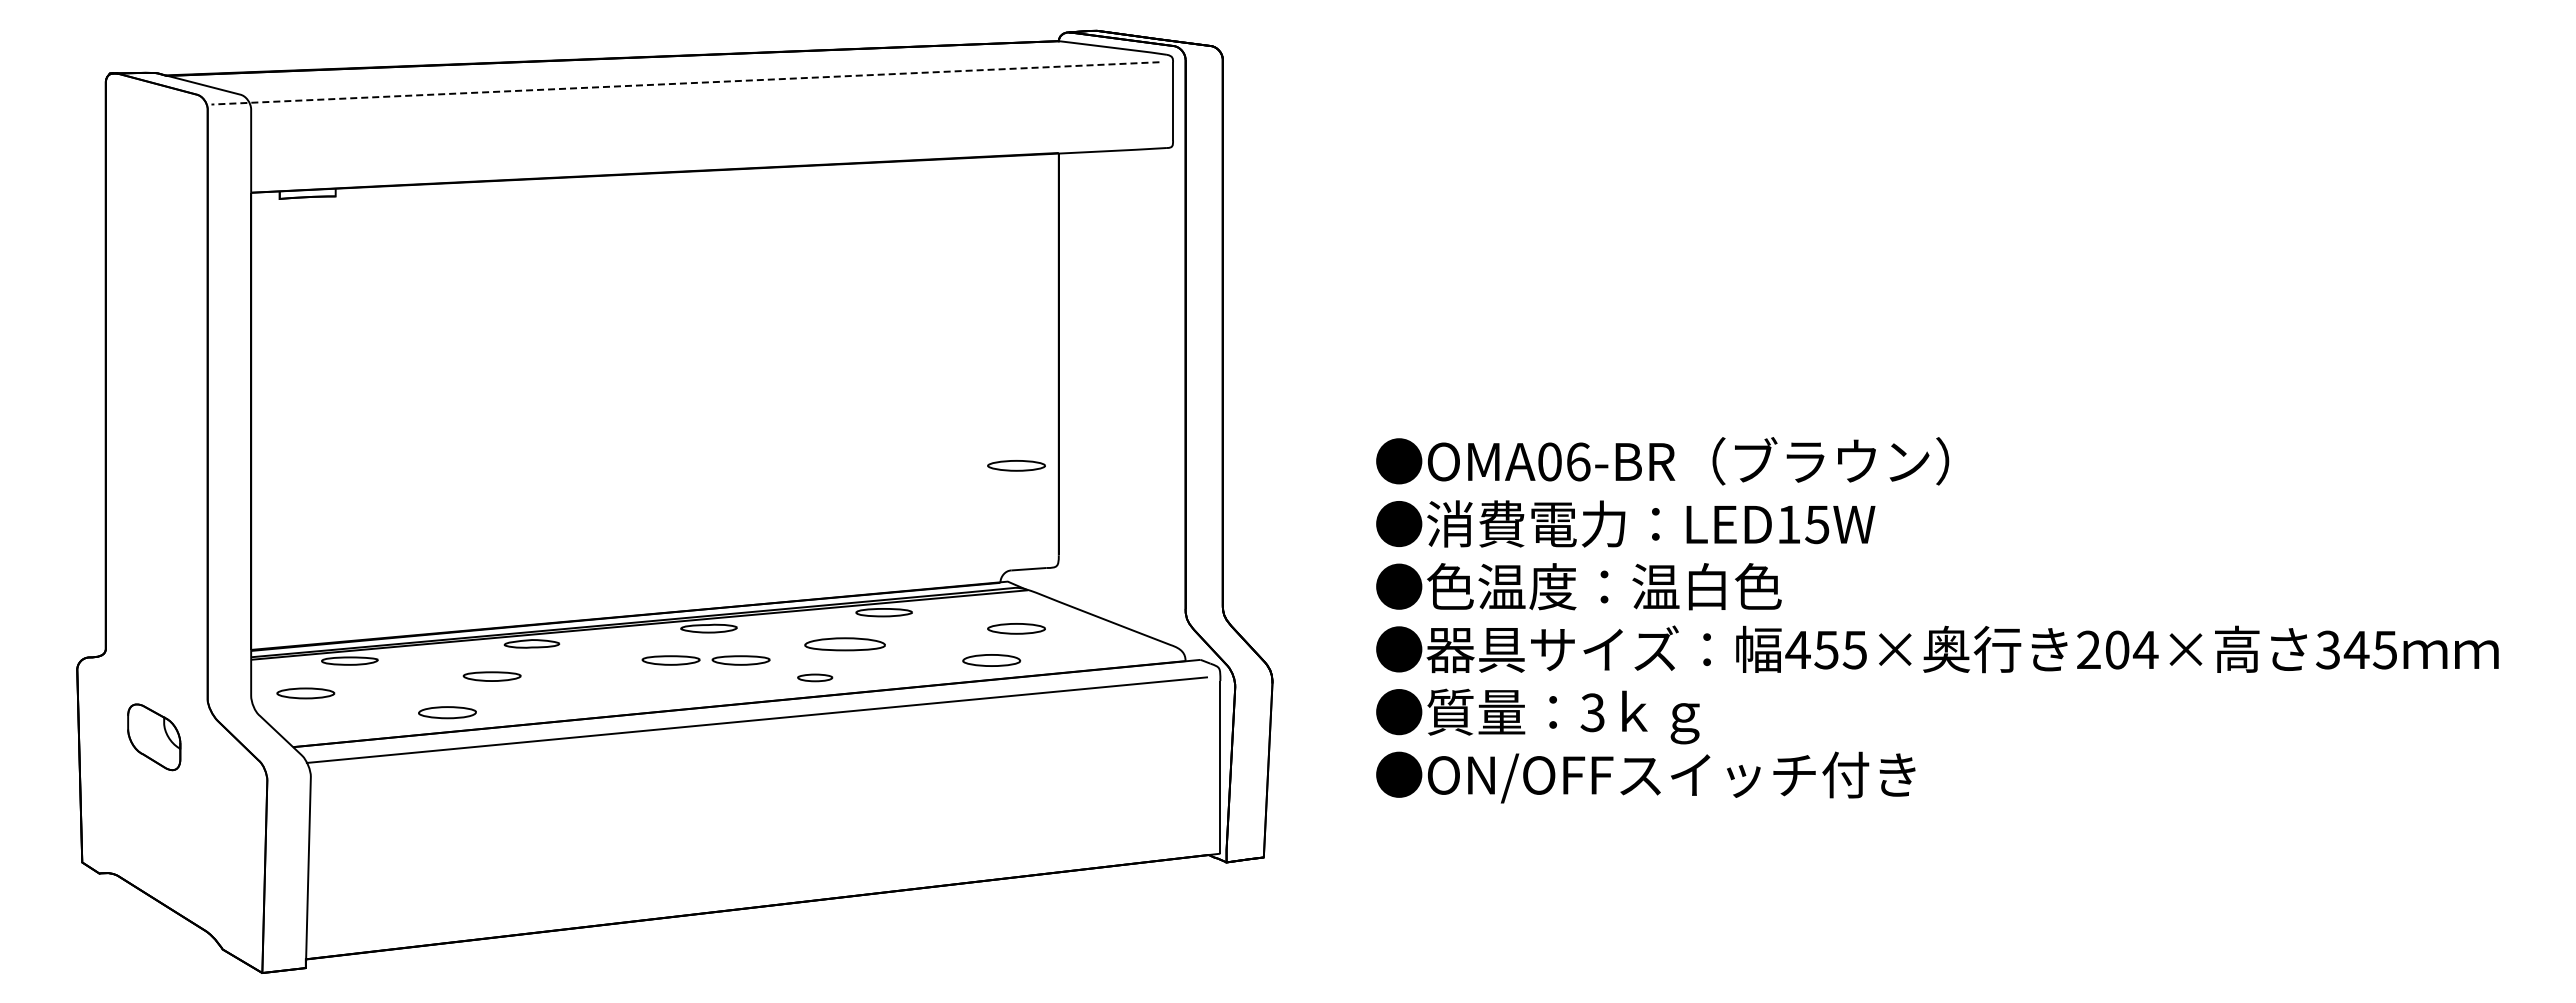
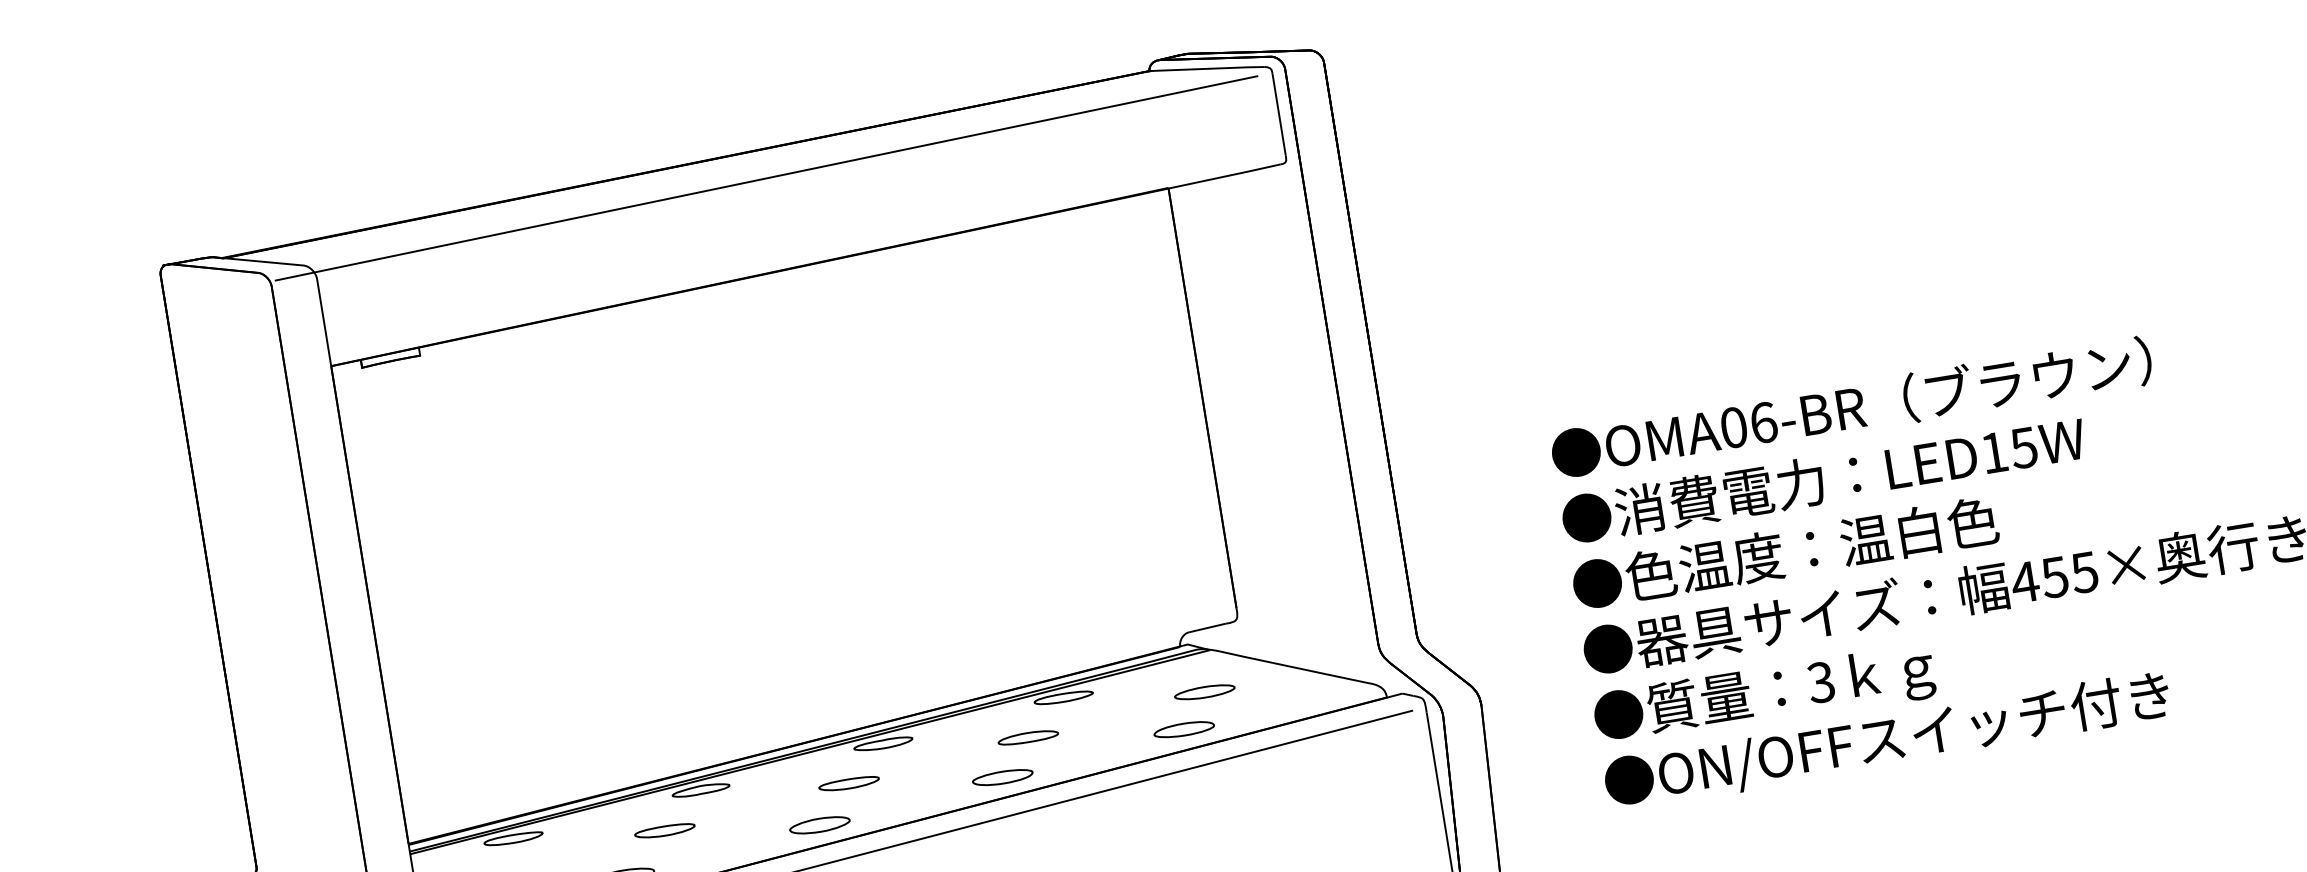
line: (684, 83) -> (765, 178), dashed -> solid
part: (1016, 465) -> (1177, 521), removed
part: (844, 644) -> (1027, 737), size x0.71
part: (740, 660) -> (921, 772), removed
part: (814, 677) -> (1001, 777), size x1.67
part: (637, 694) -> (819, 825), added

